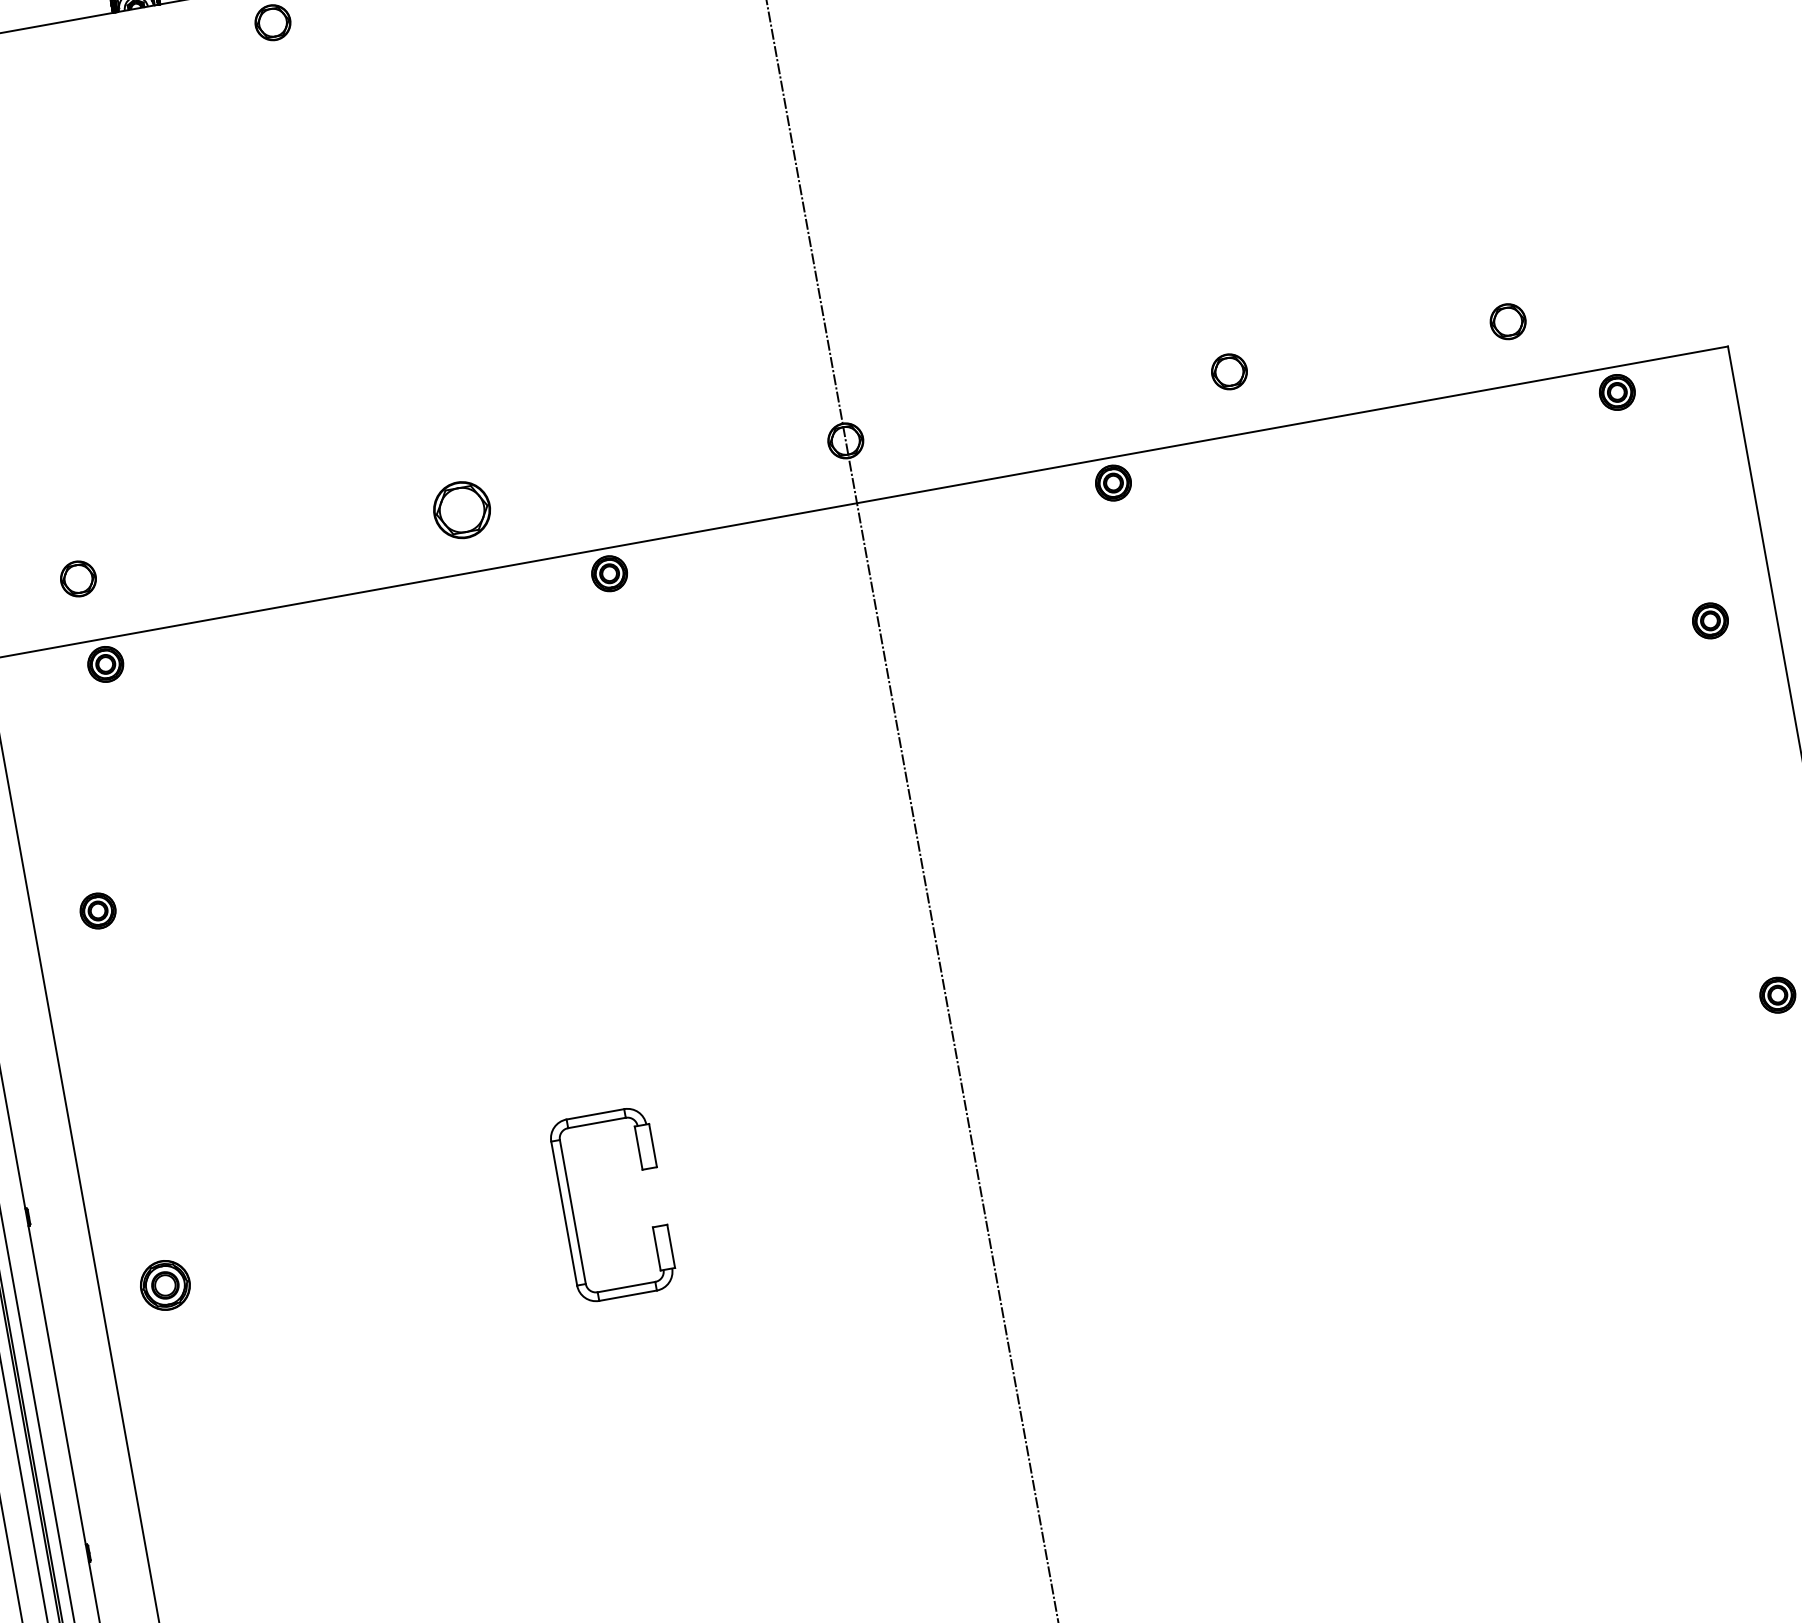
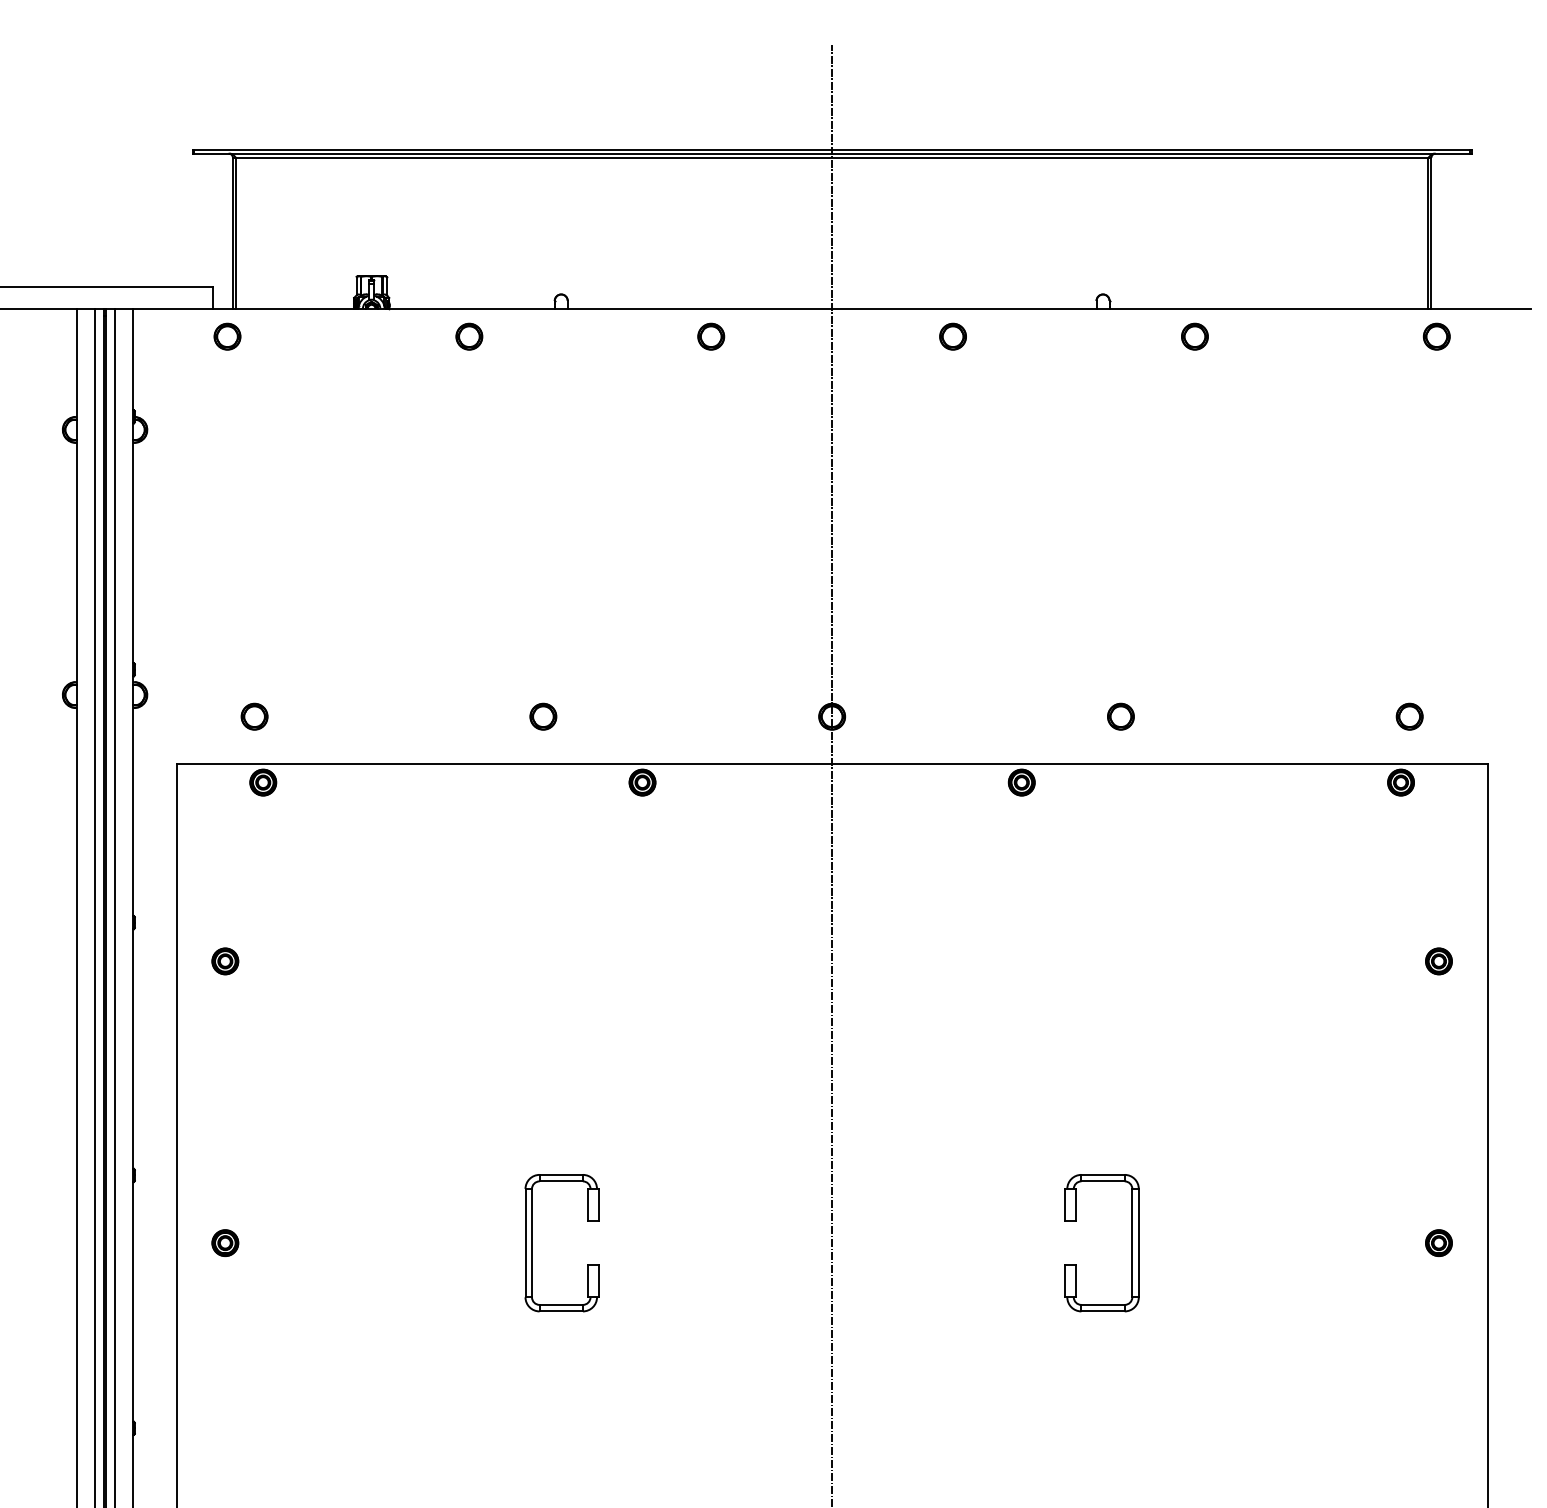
part: (1507, 321) -> (1409, 716), moved
part: (462, 509) -> (543, 716), size x0.62
part: (1369, 1069) -> (1131, 1243), added
part: (165, 1284) -> (225, 1242), size x0.71

